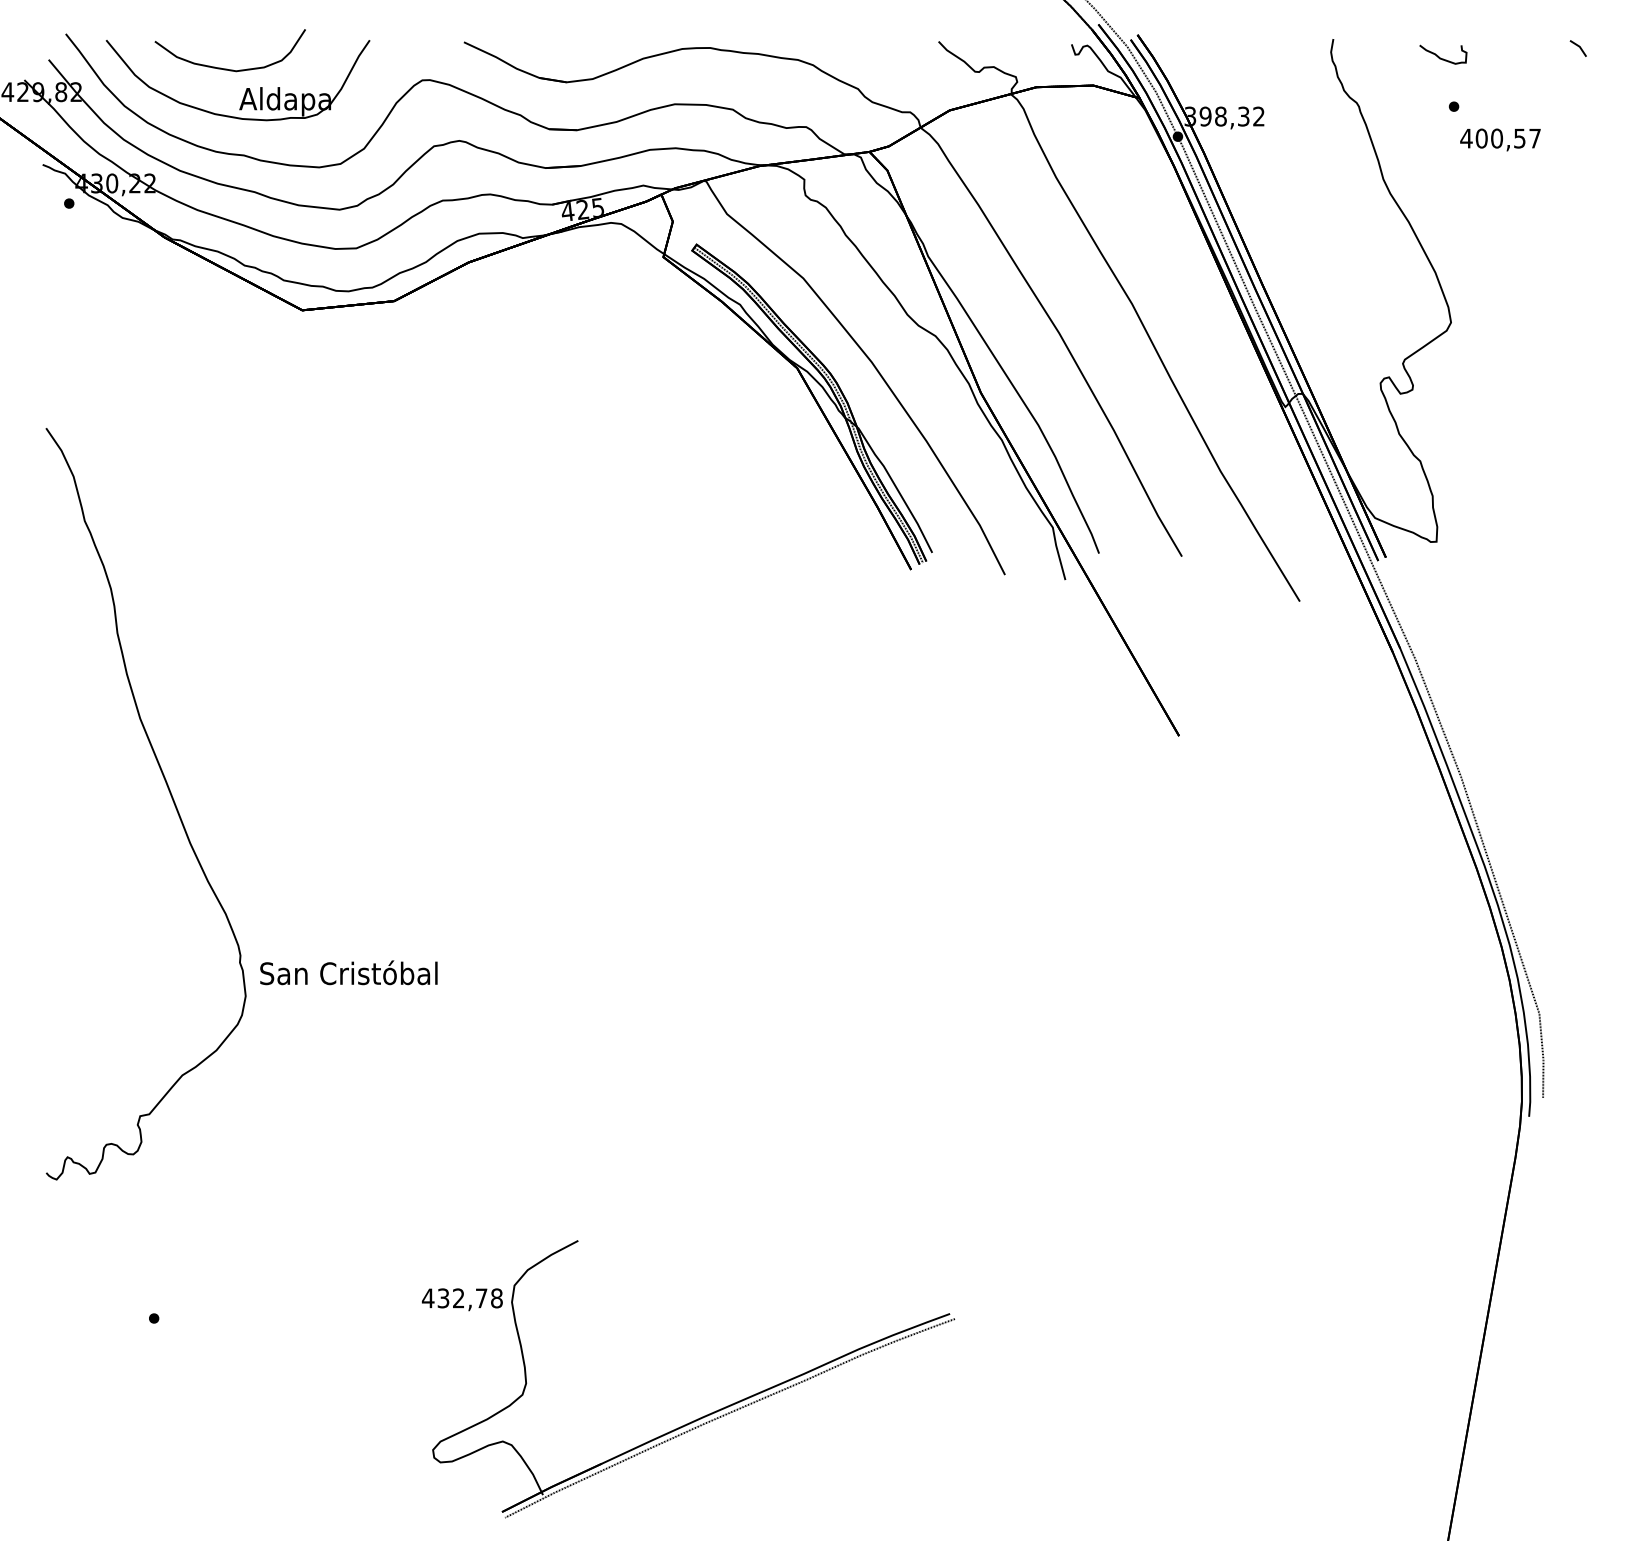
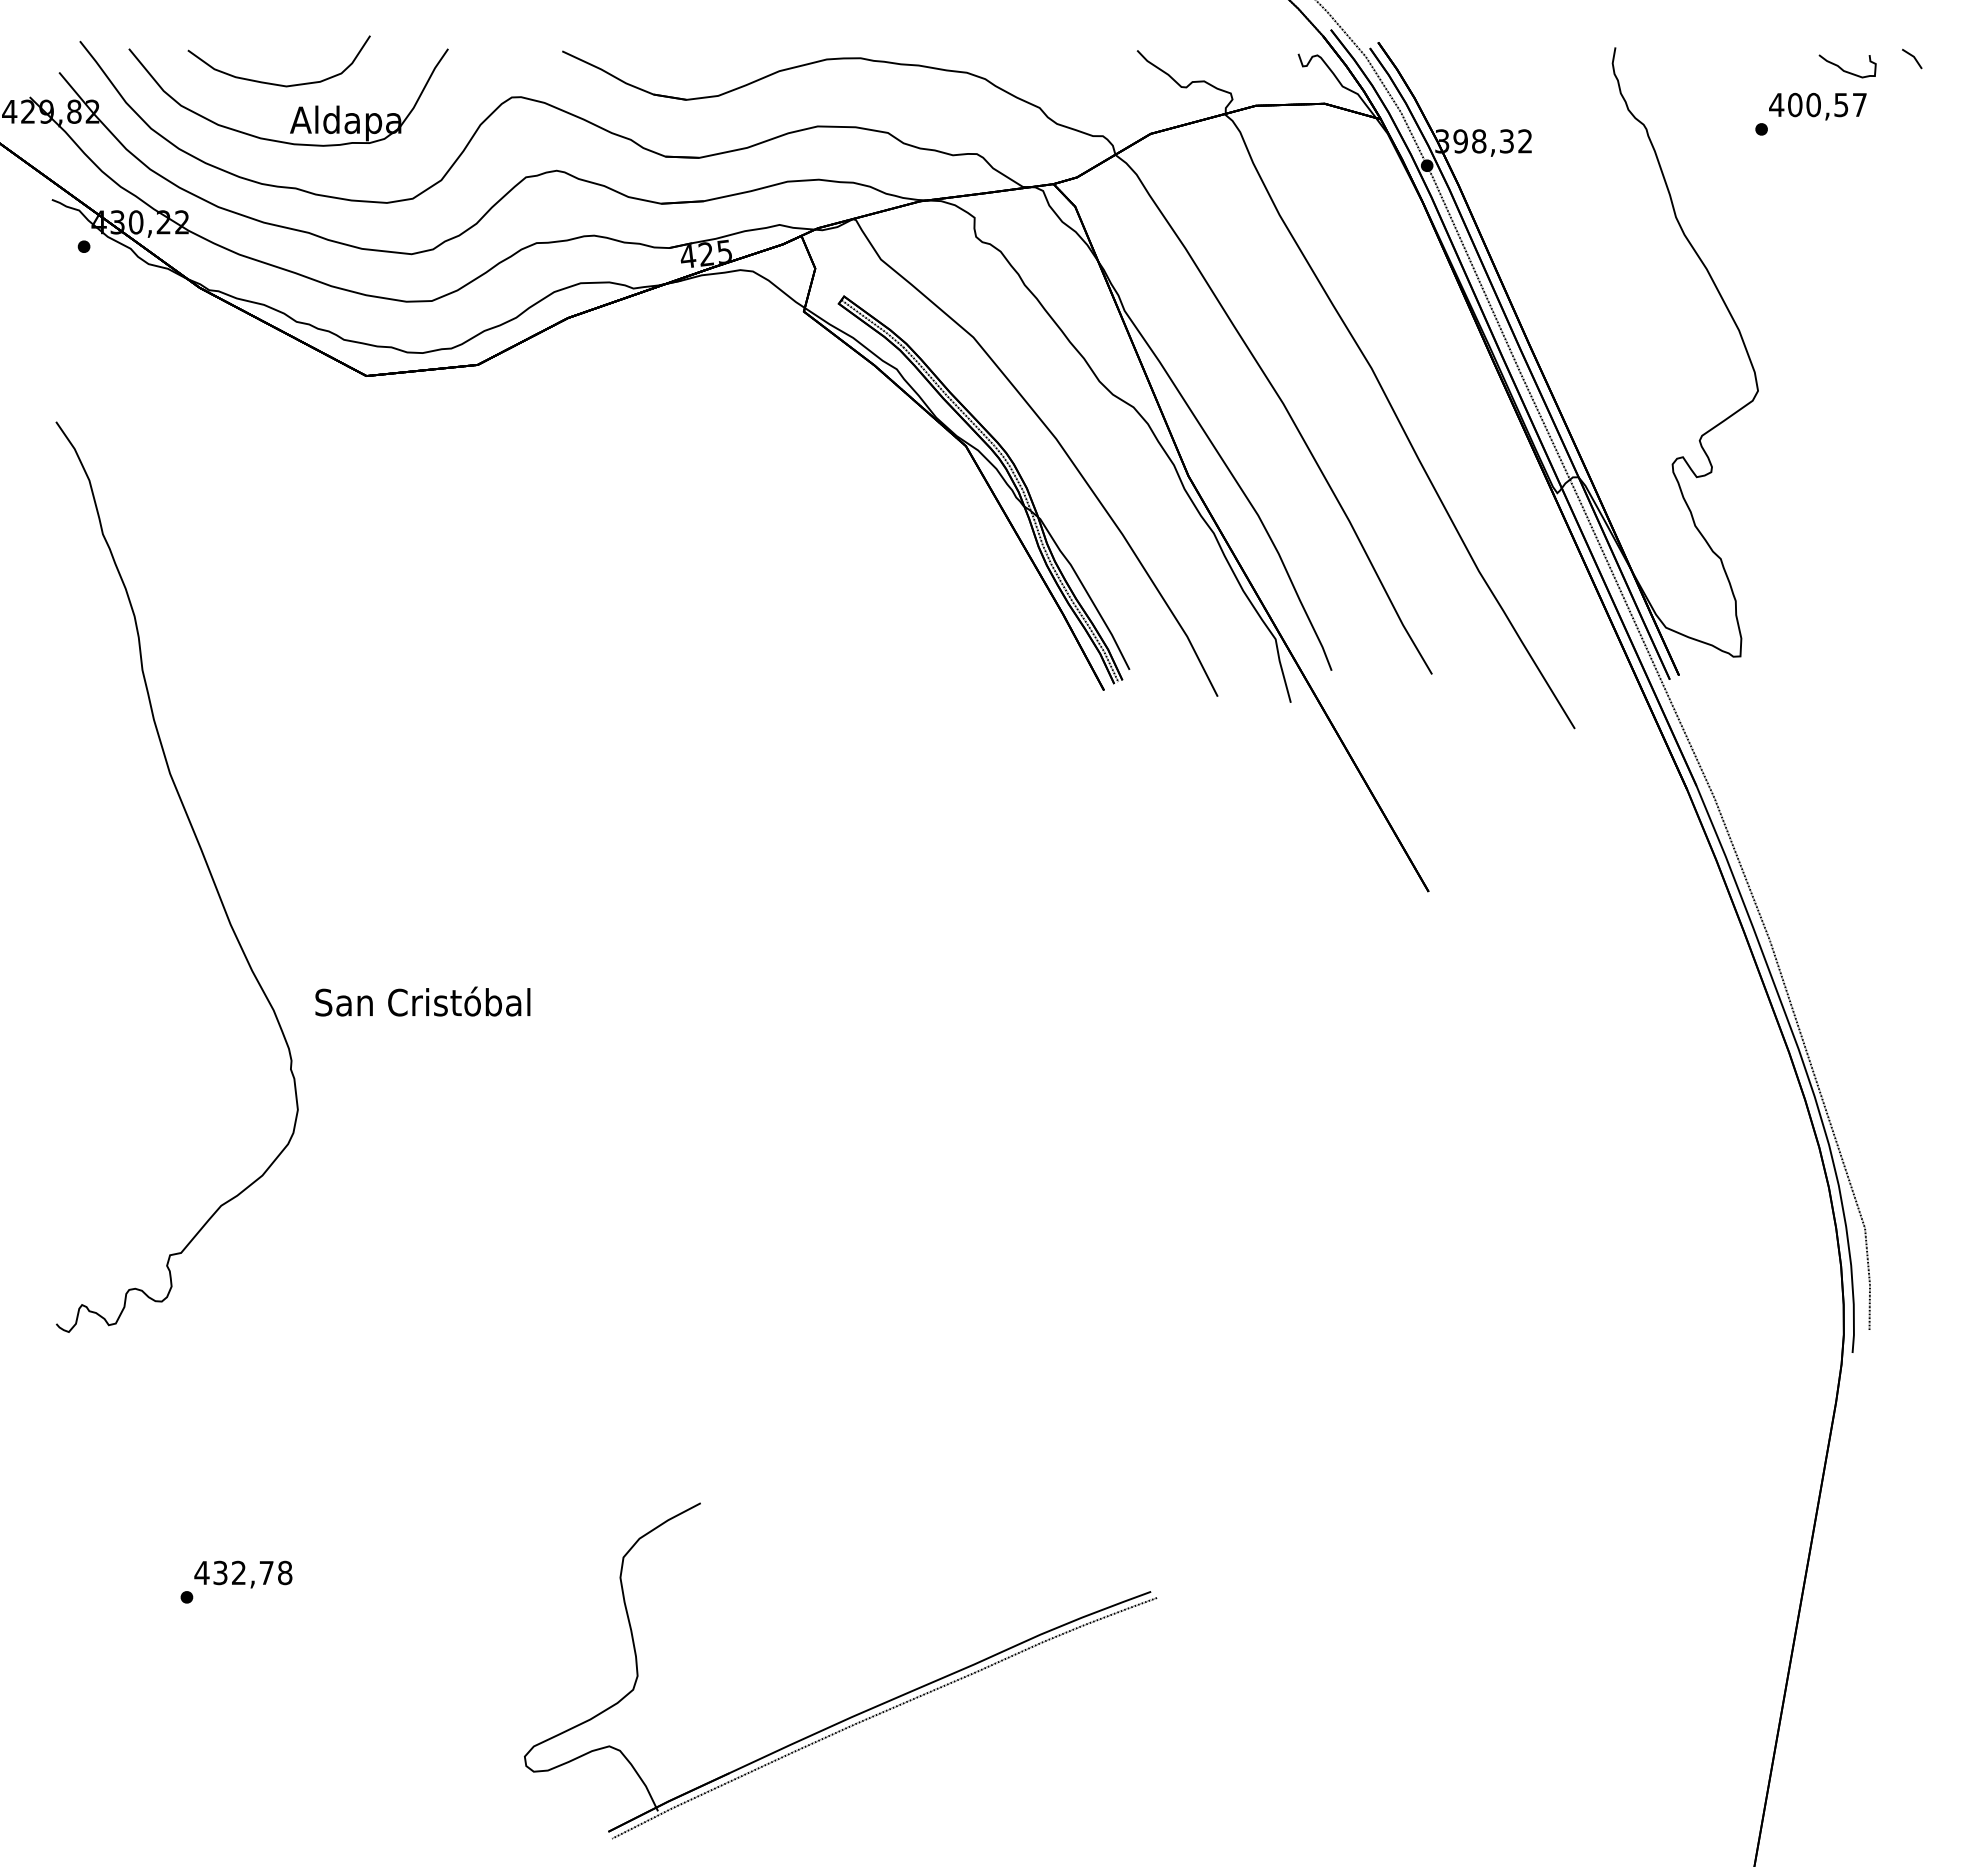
curve: (1441, 58) -> (1845, 70), moved
text: (1500, 139) -> (1817, 106), moved
curve: (170, 795) -> (206, 866), moved
text: (348, 972) -> (422, 1001), moved
text: (462, 1299) -> (243, 1574), moved

